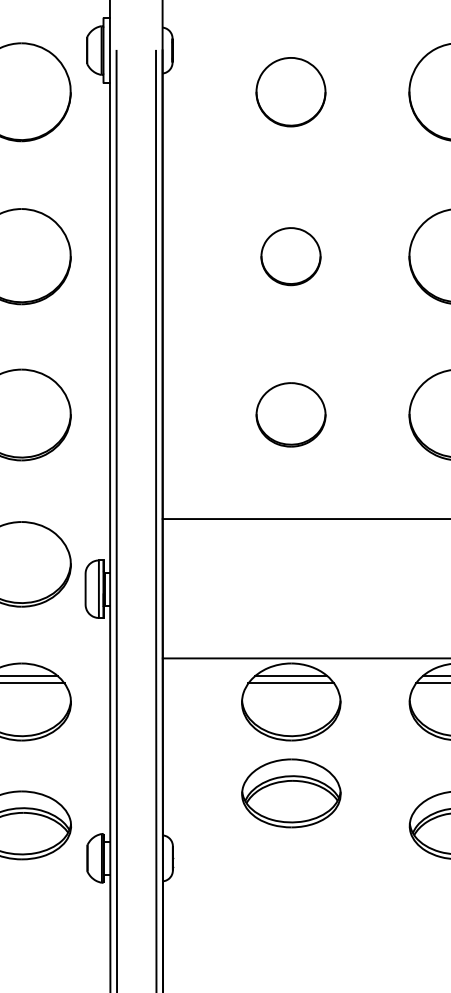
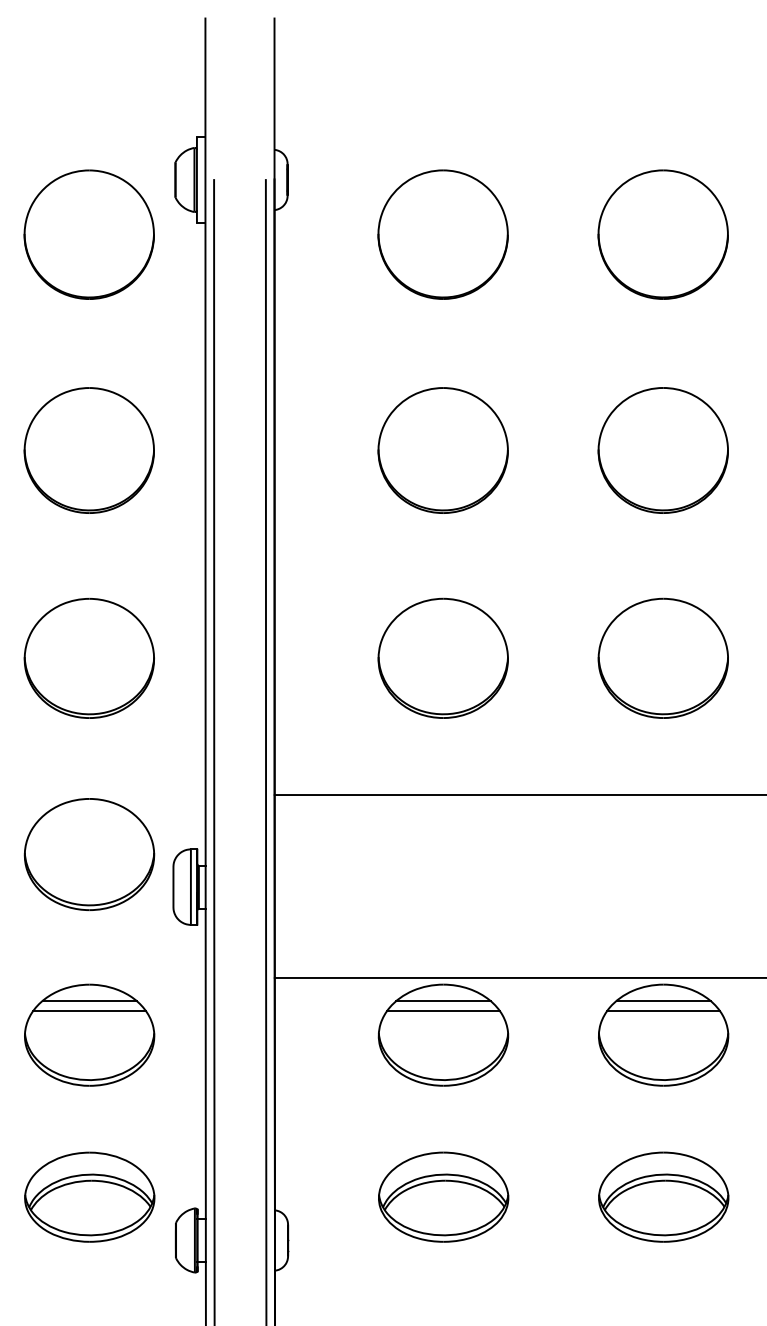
part: (290, 92) -> (442, 234), size x1.43
part: (290, 256) -> (442, 450), size x1.67
part: (290, 414) -> (442, 657), size x1.43
part: (291, 792) -> (443, 1196), moved

